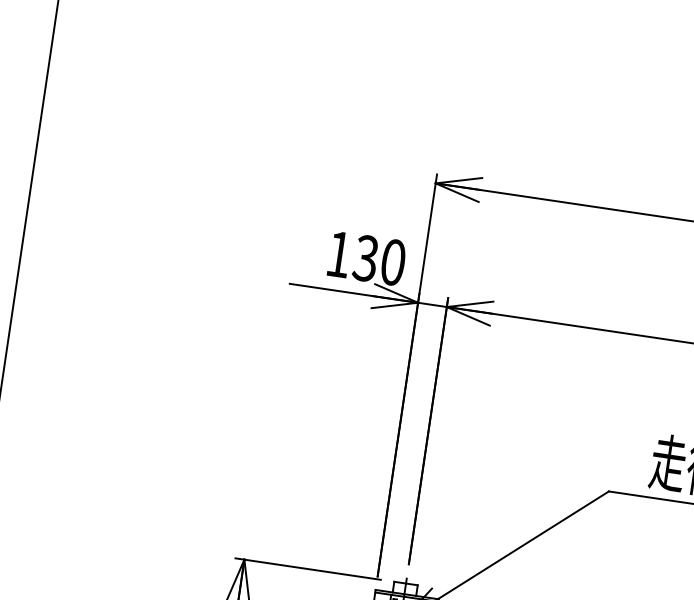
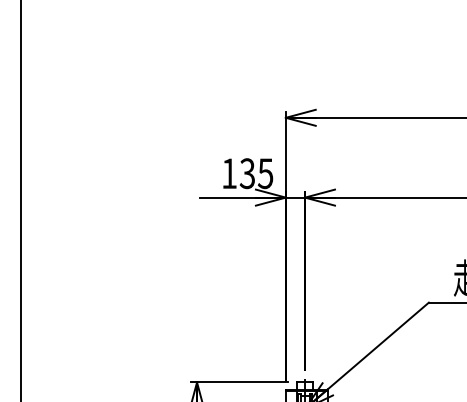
text: (392, 262) -> (265, 173), 130 -> 135

